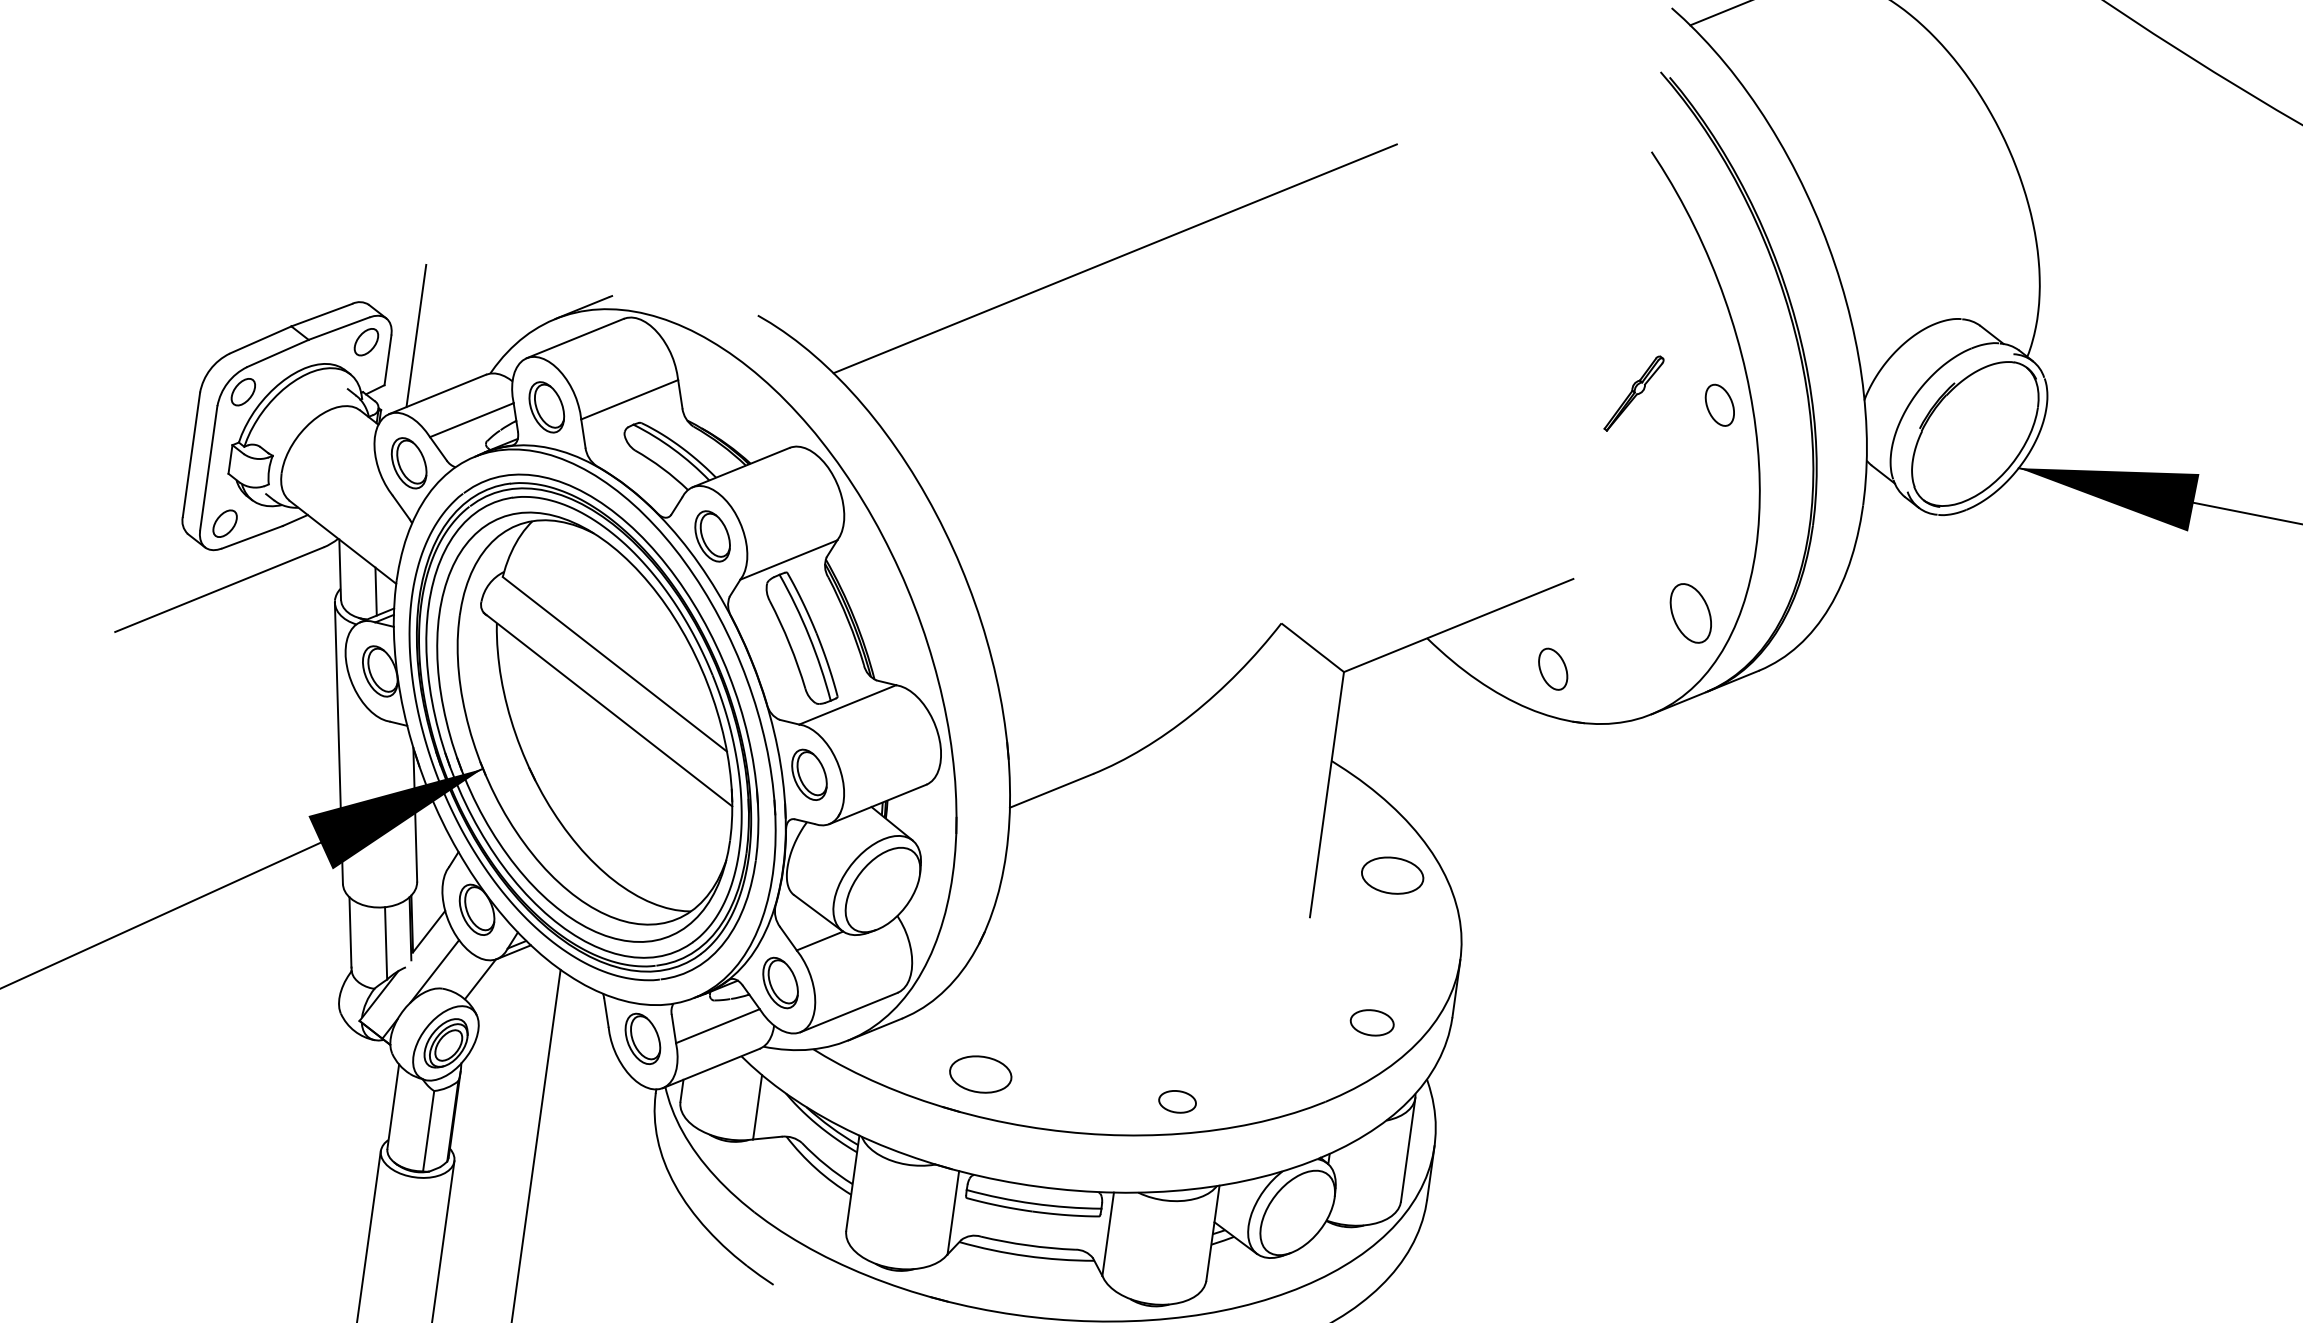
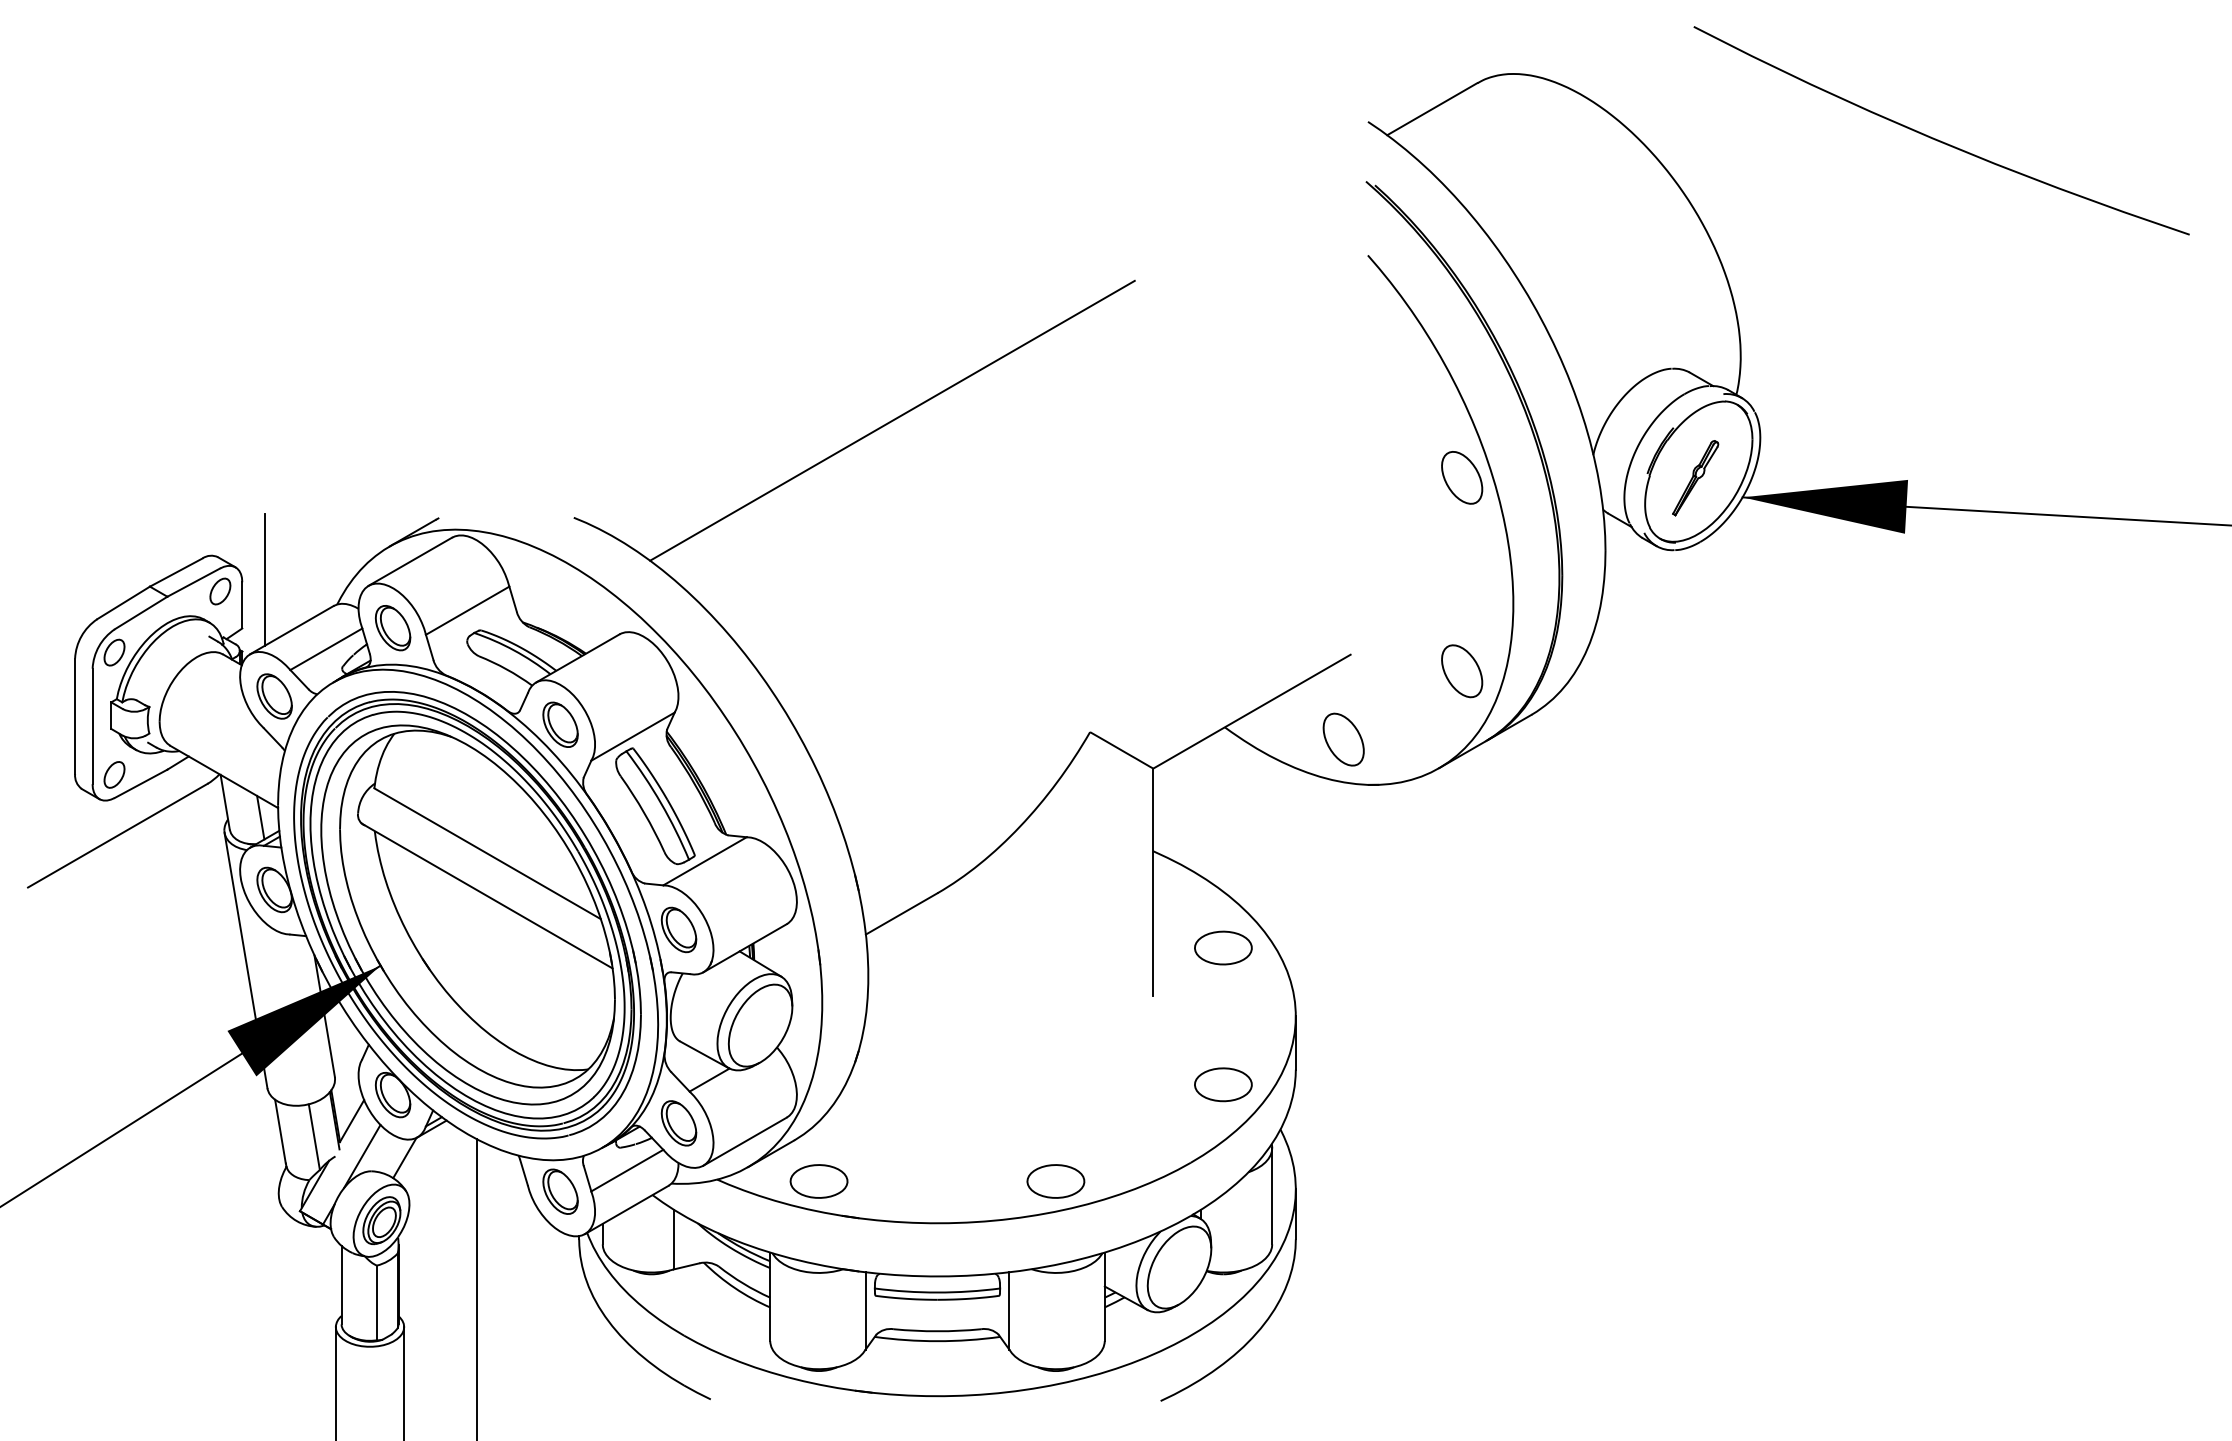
part: (1633, 394) -> (1695, 478), moved
part: (1720, 404) -> (1462, 477), size x1.43
part: (1553, 669) -> (1343, 739), size x1.43
part: (1372, 1022) -> (1223, 1084), size x1.43
part: (980, 1074) -> (818, 1181), moved
part: (1177, 1101) -> (1055, 1181), size x1.67

